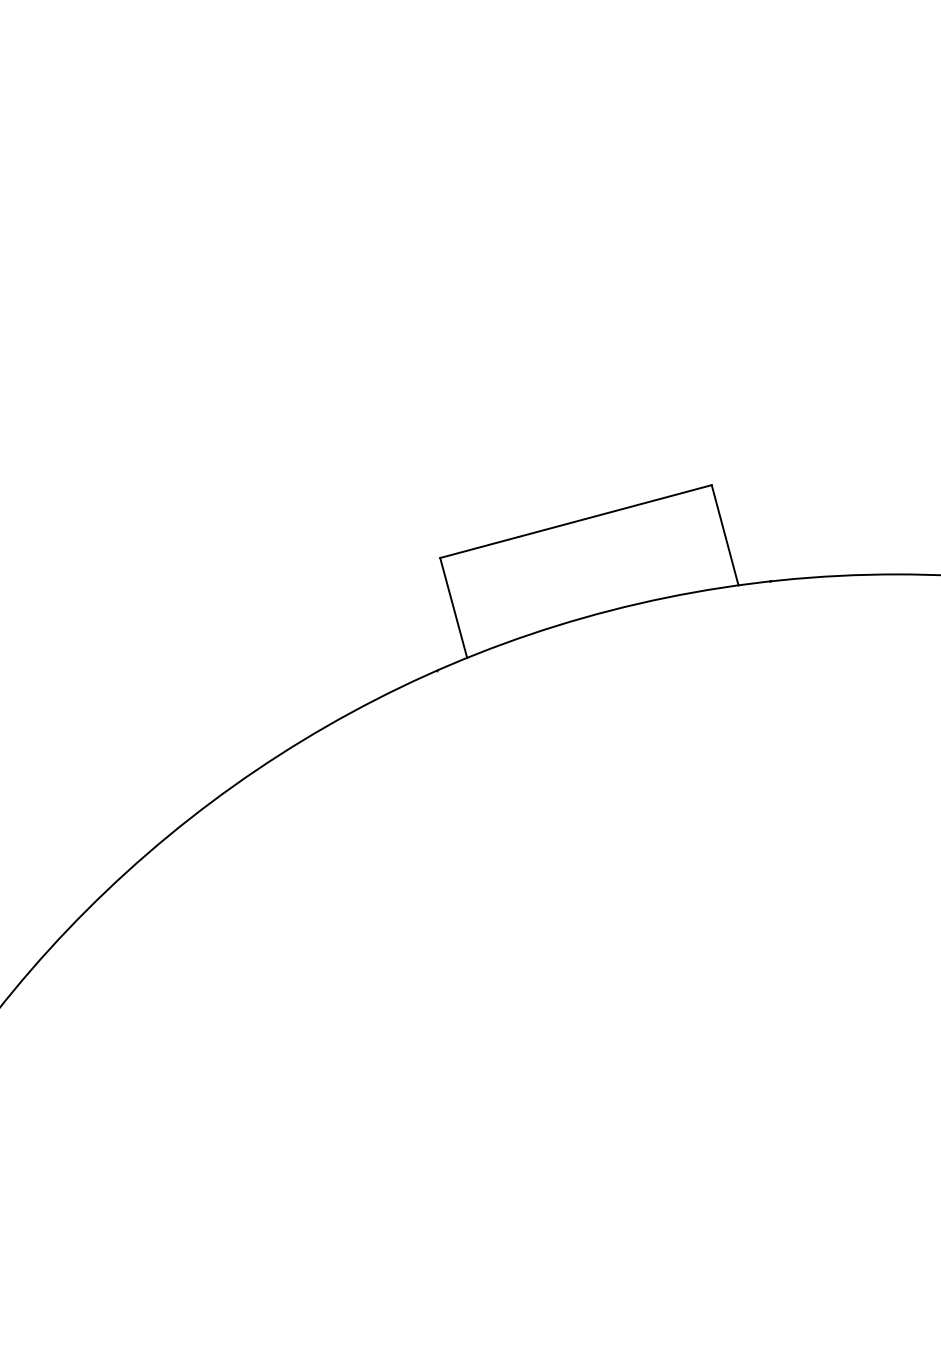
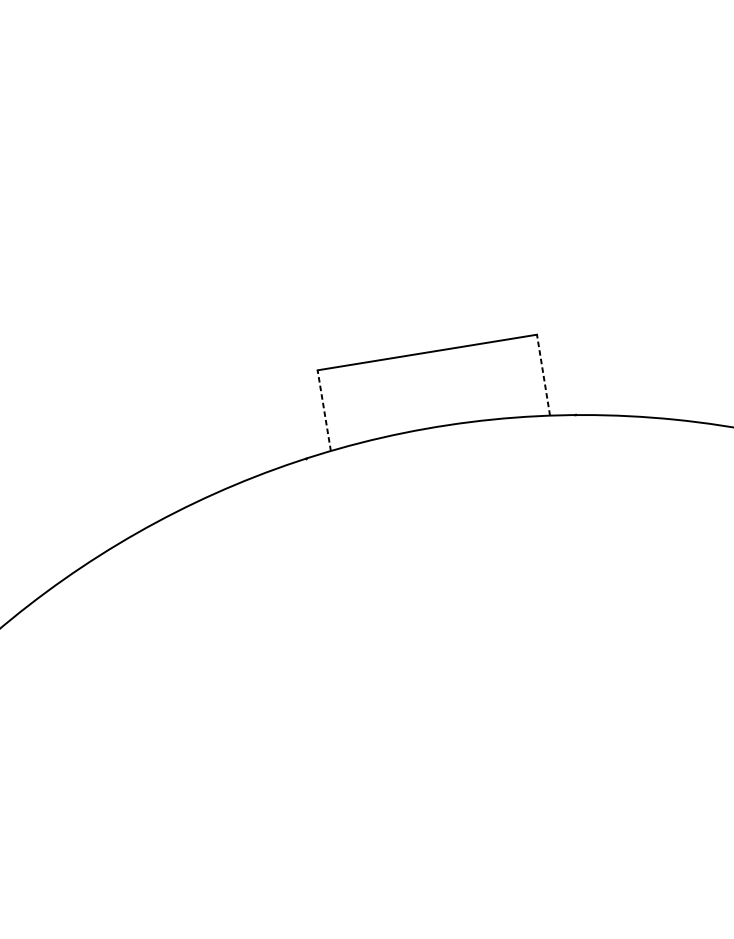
line: (725, 535) -> (543, 375), solid -> dashed
line: (453, 608) -> (324, 411), solid -> dashed

